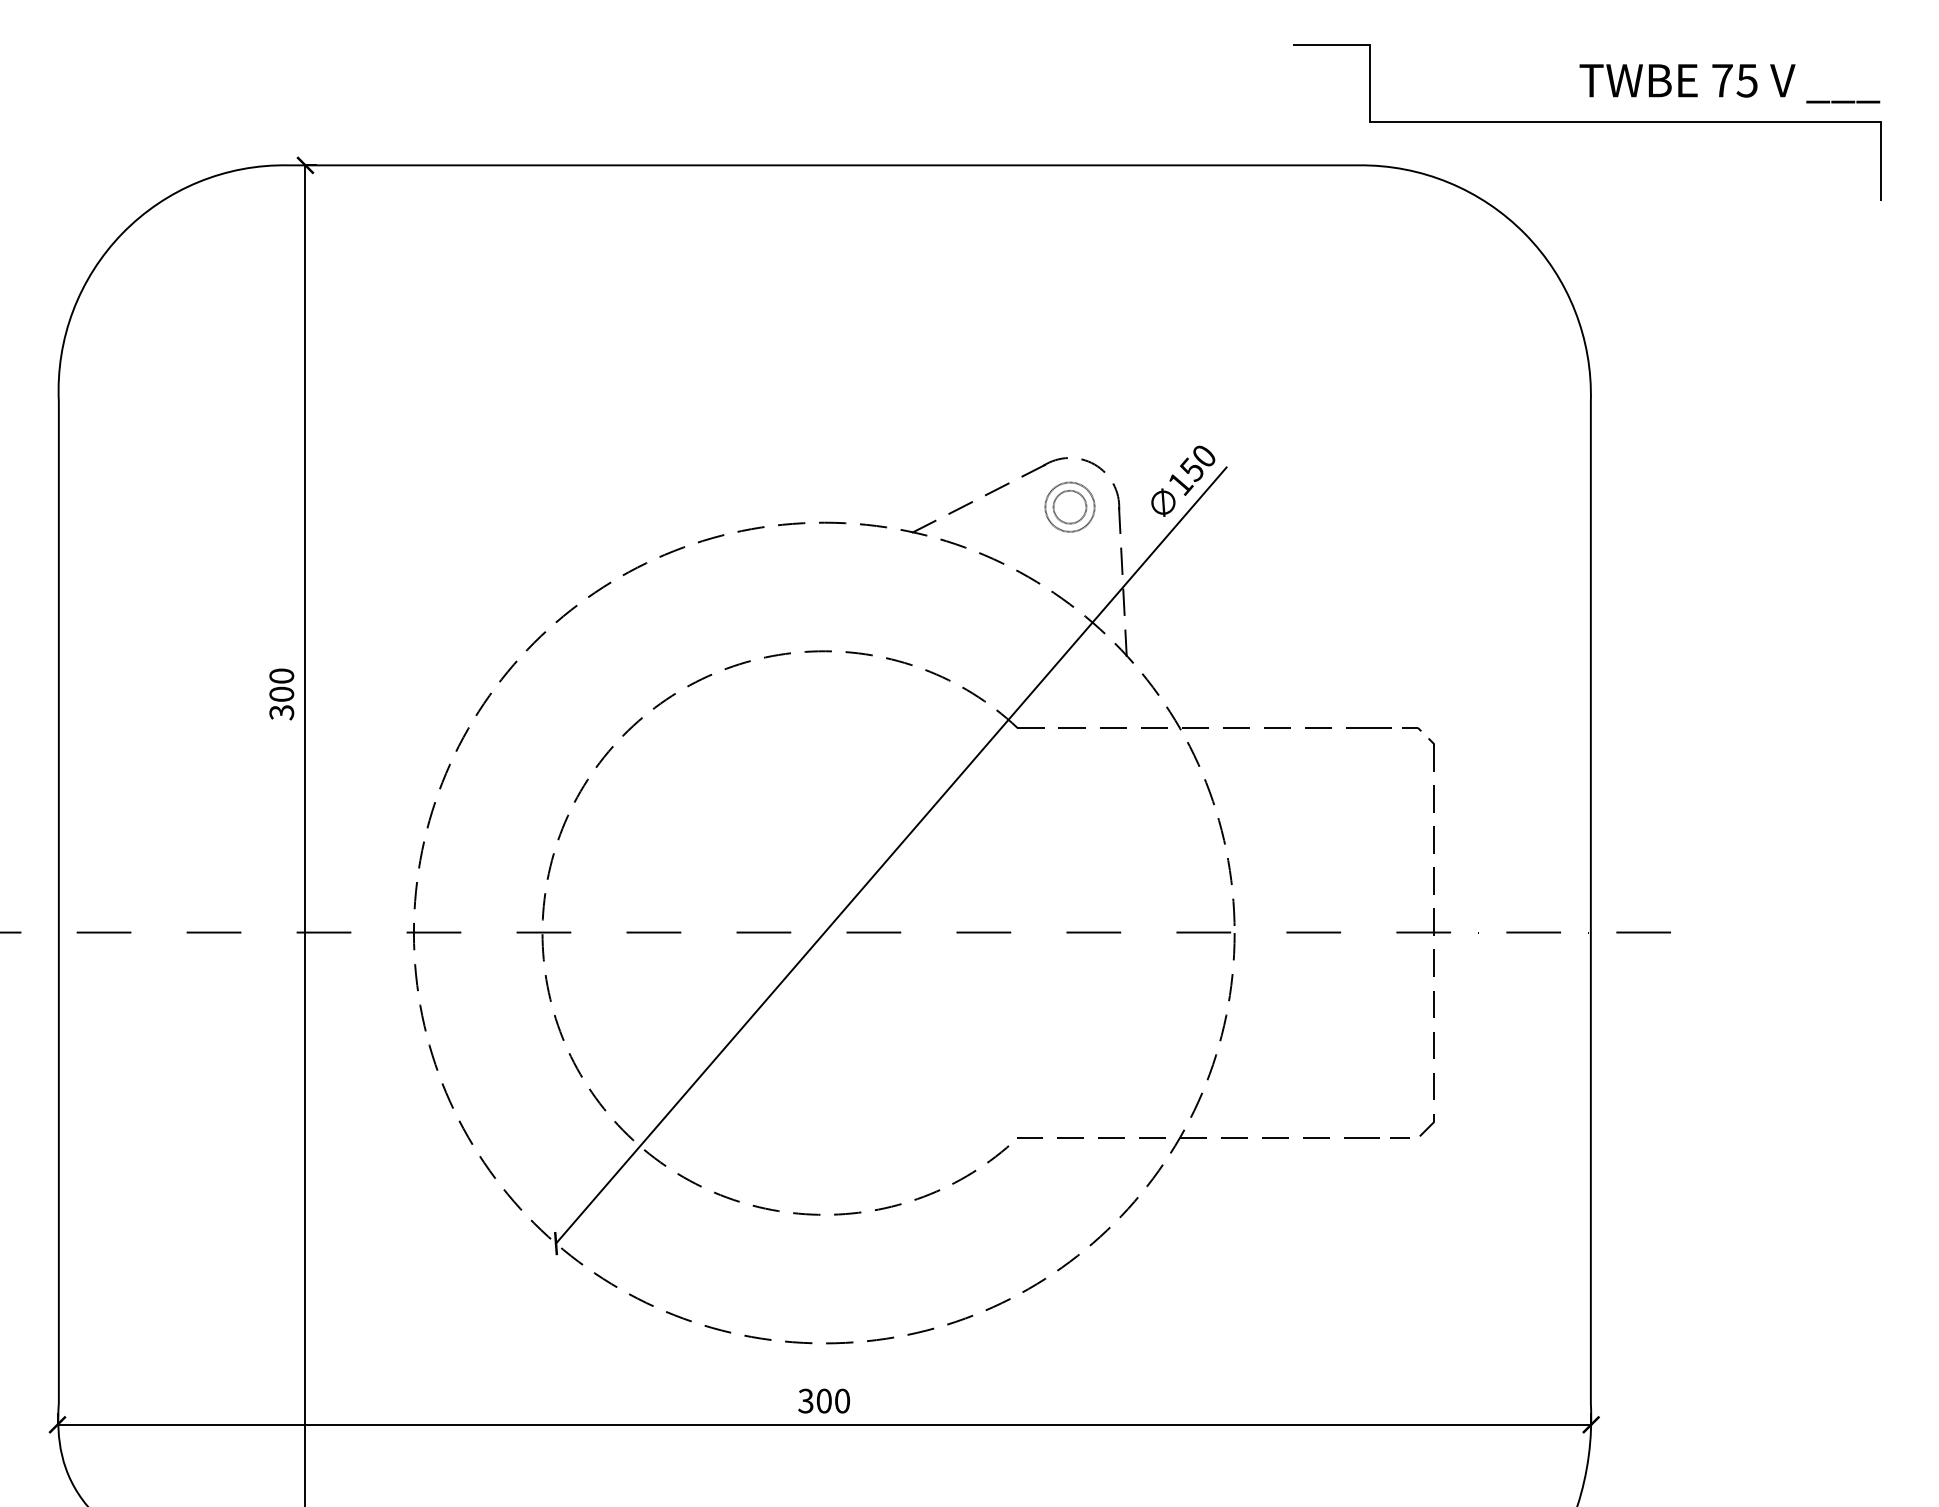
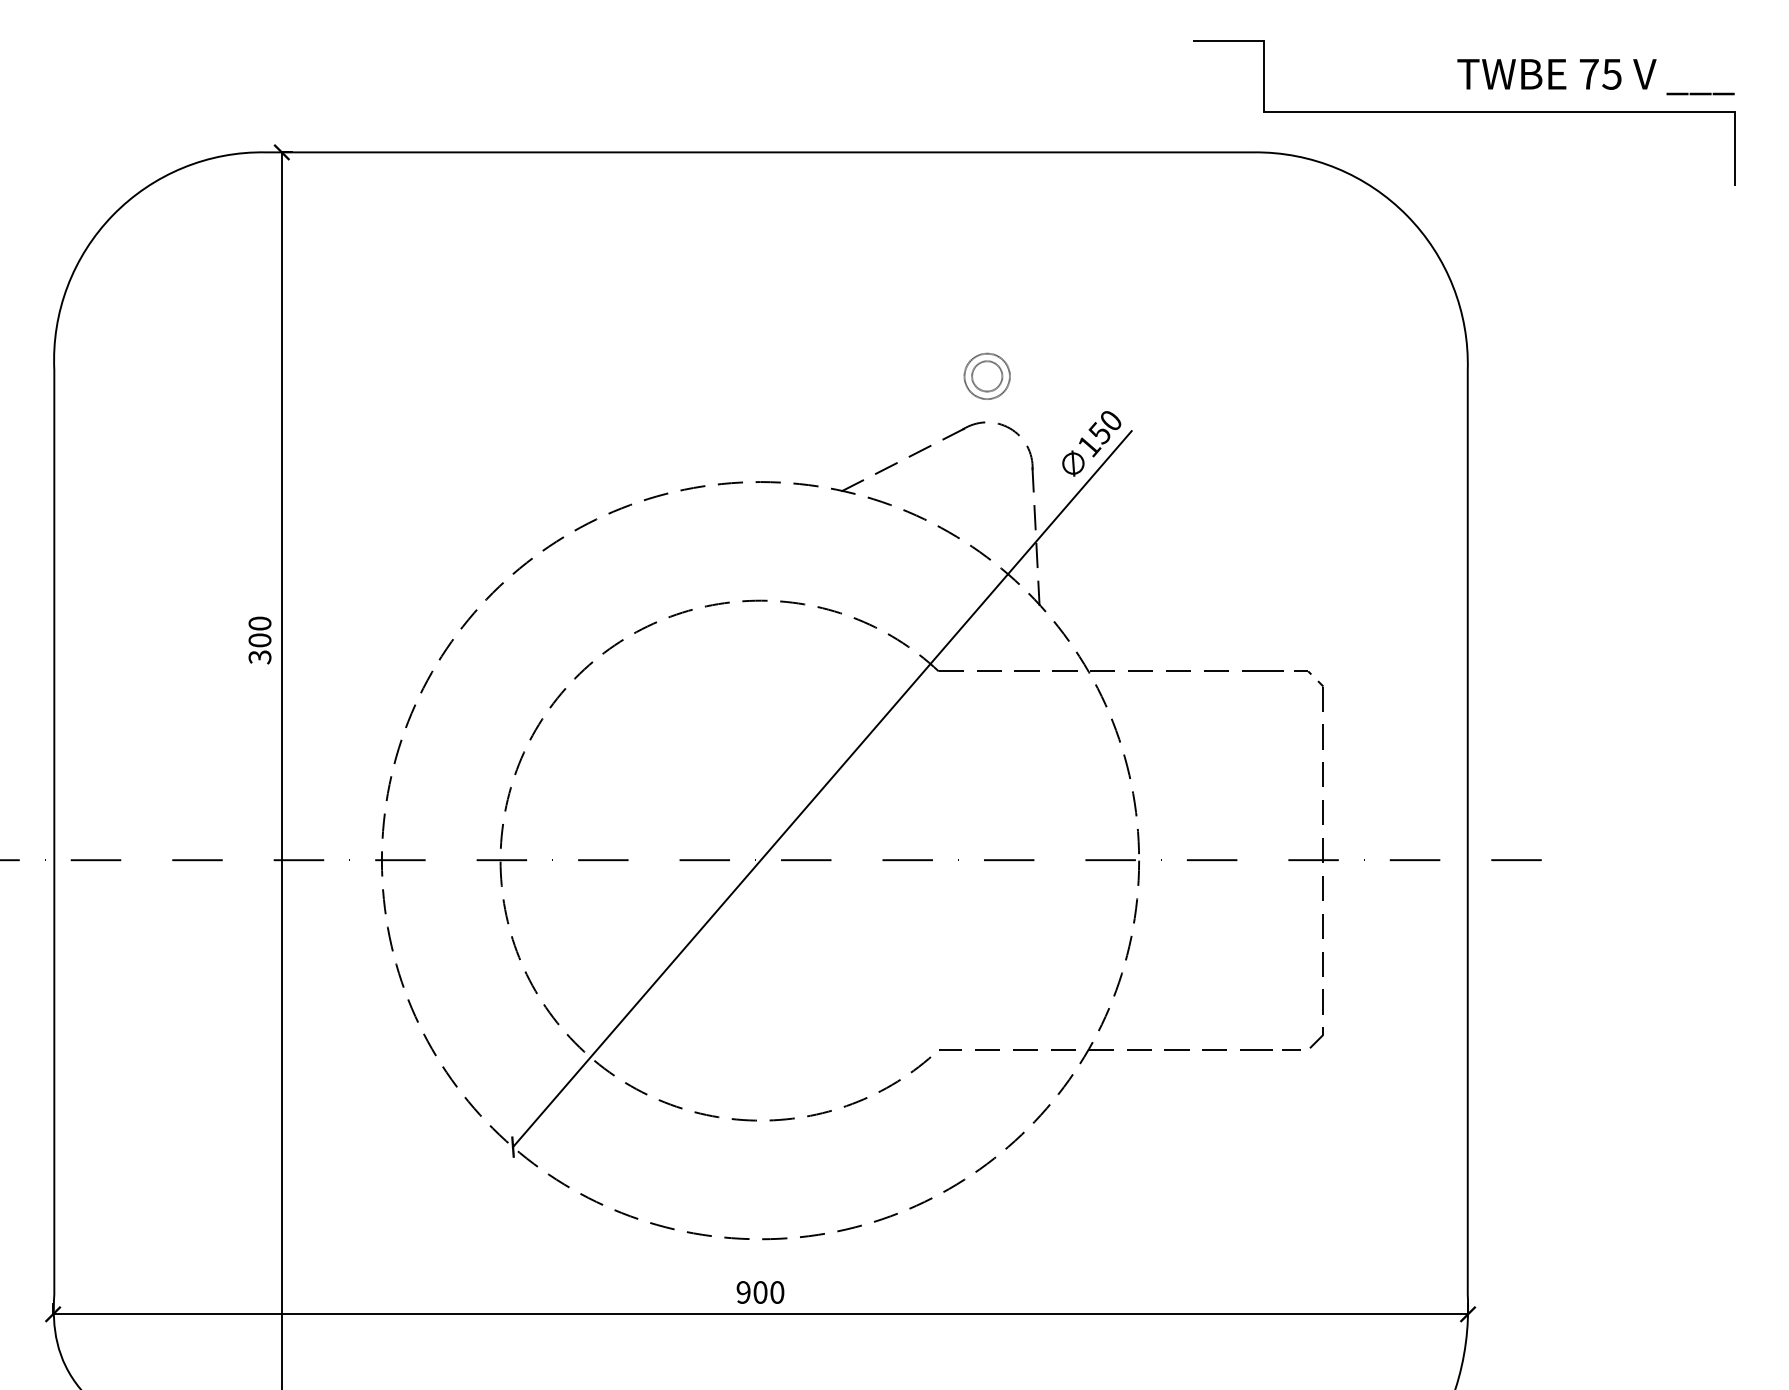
part: (1069, 506) -> (986, 375), moved
text: (805, 1401) -> (743, 1292), 300 -> 900

